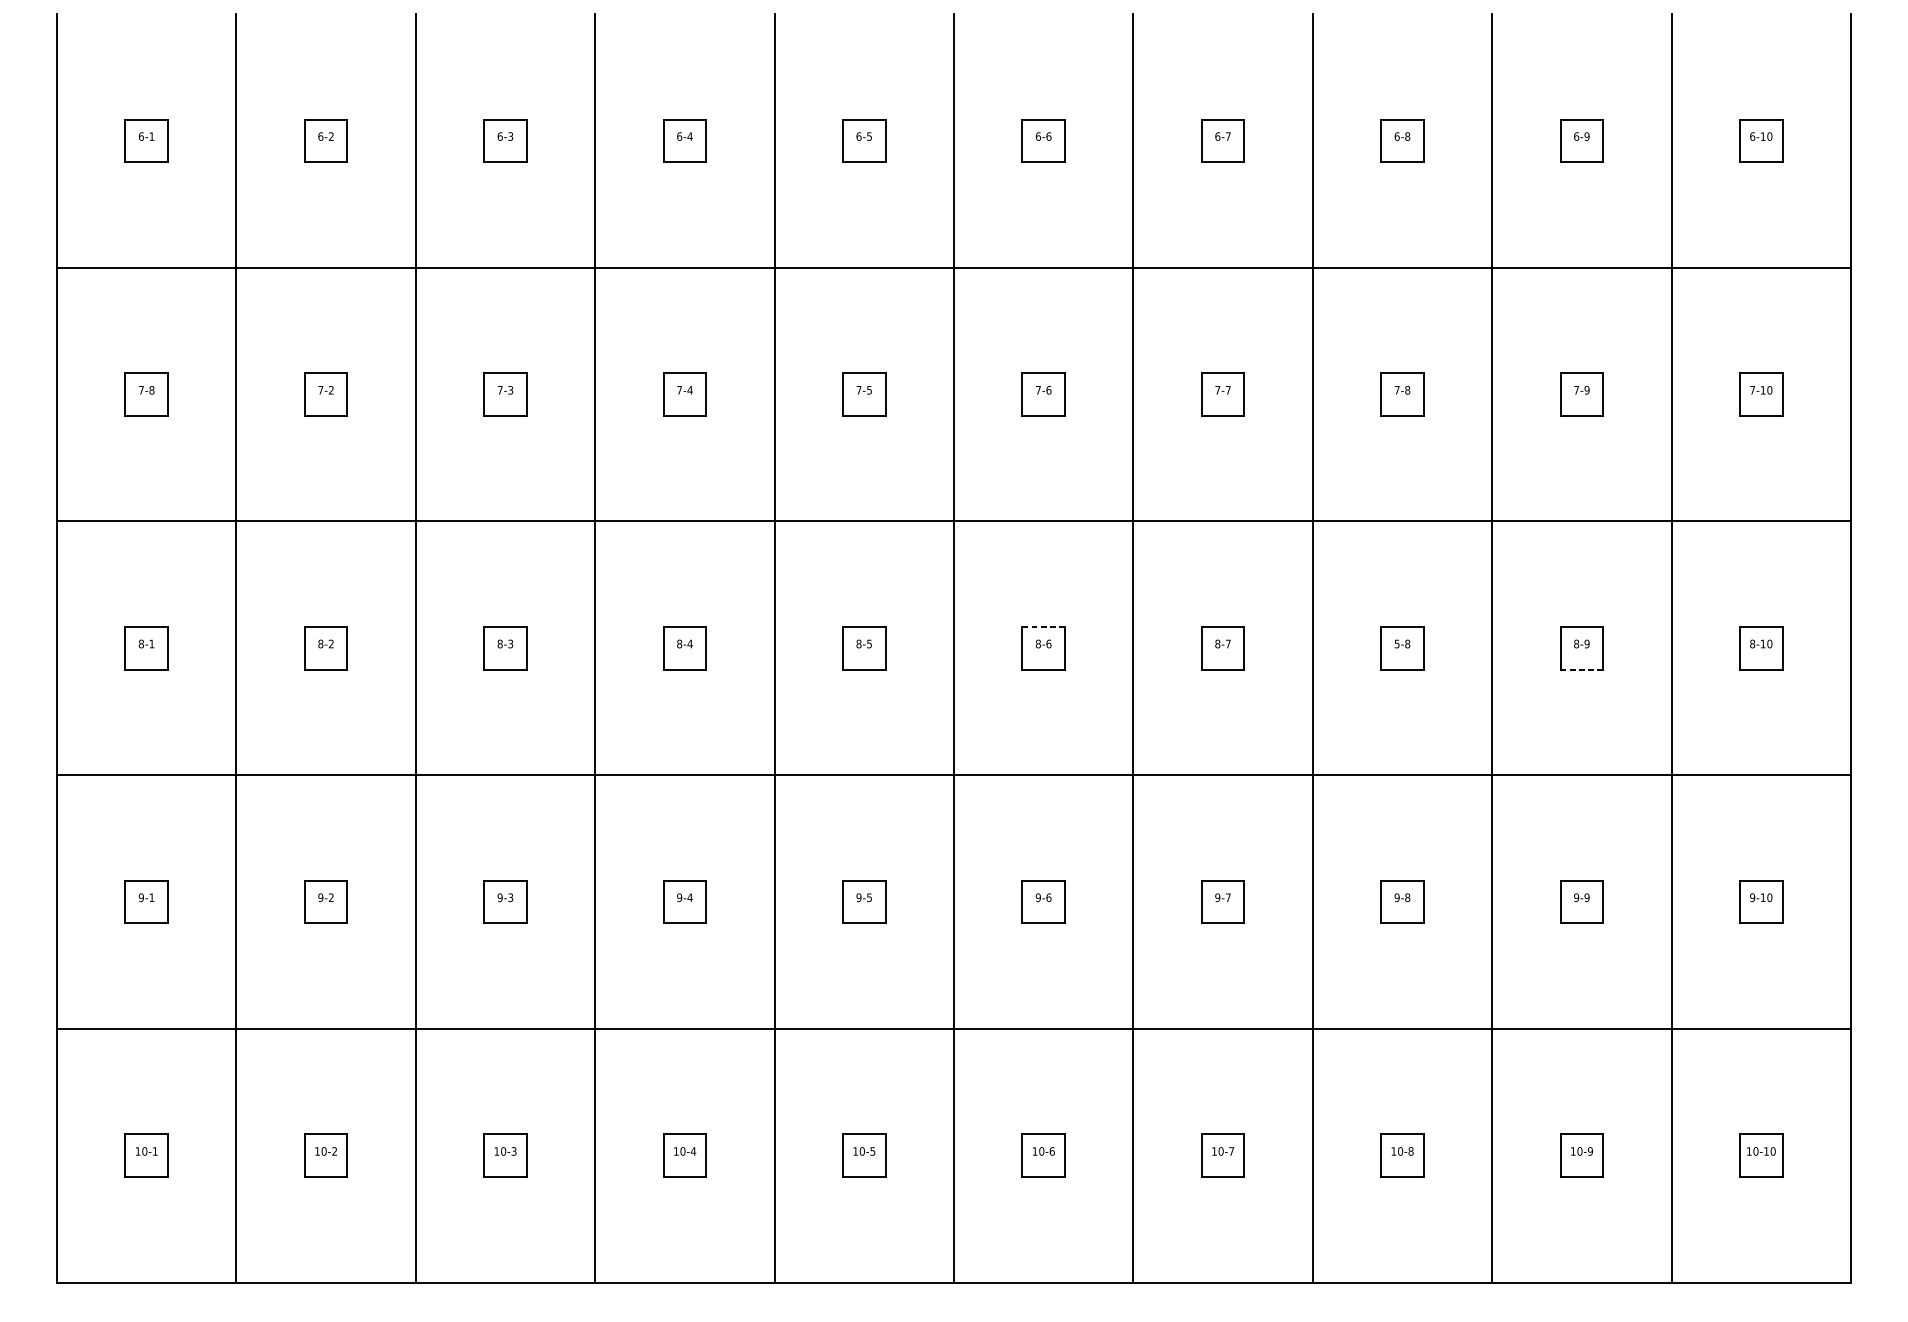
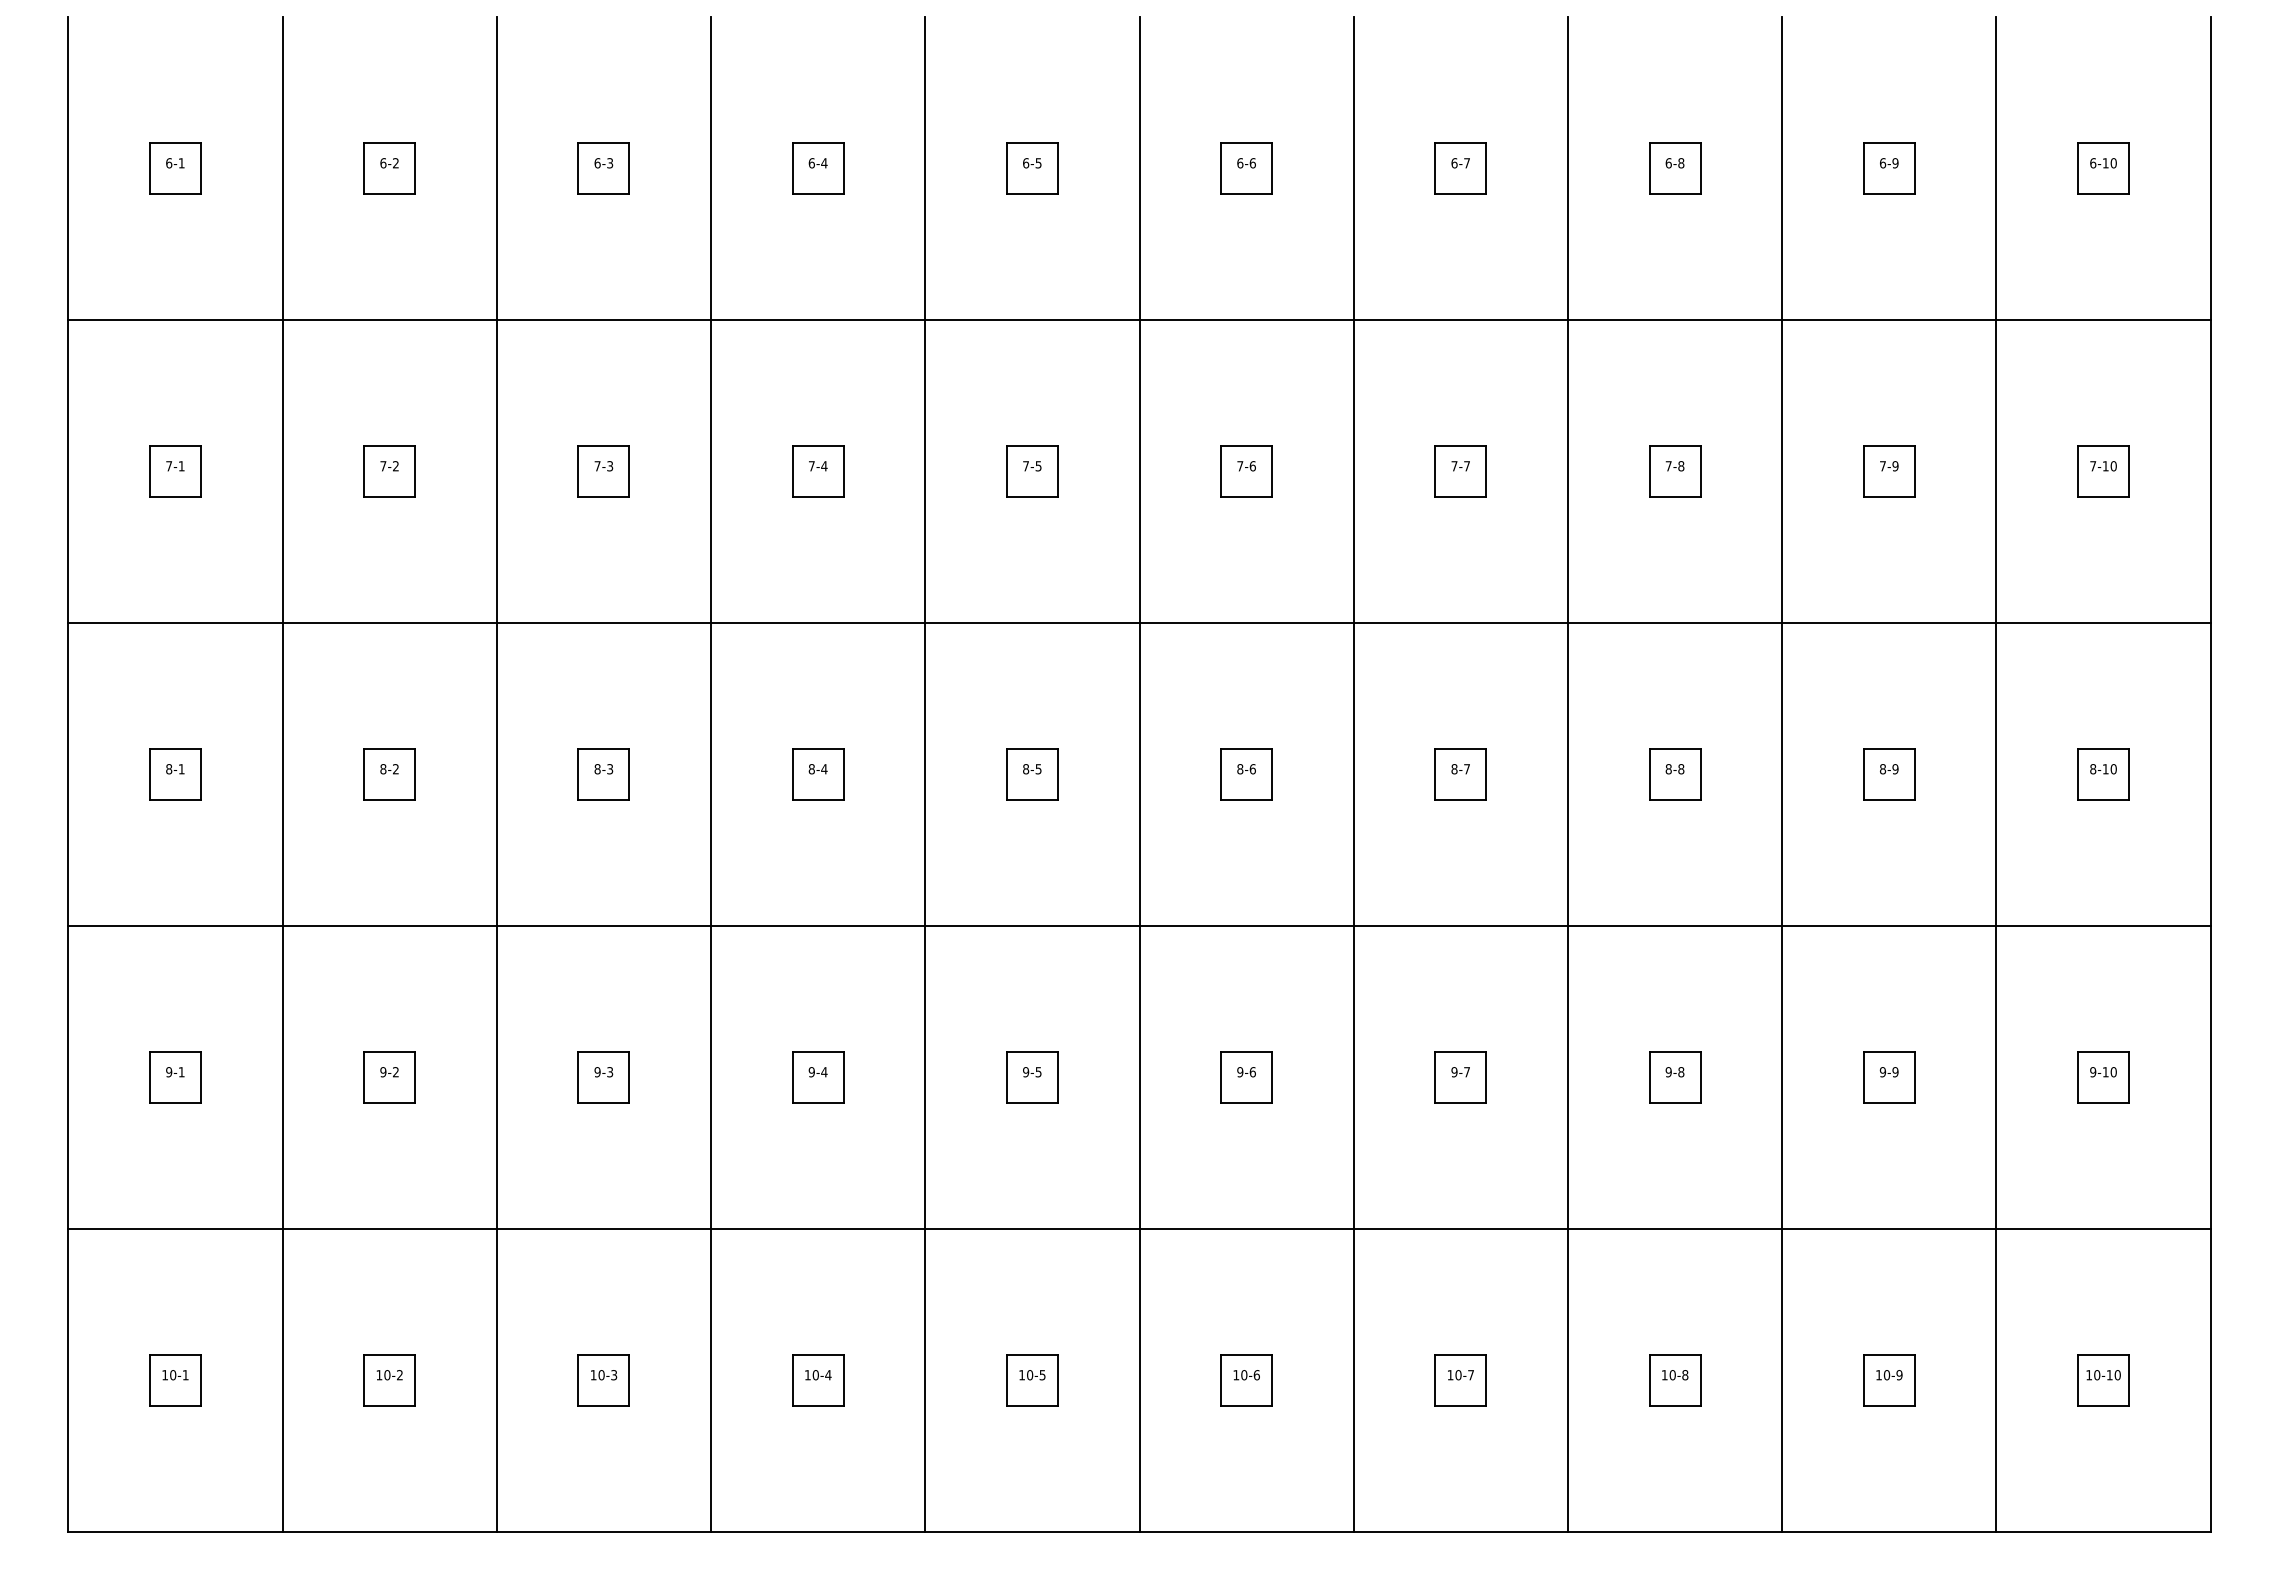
text: (151, 390) -> (181, 466), 7-8 -> 7-1
line: (1043, 626) -> (1246, 748), dashed -> solid
text: (1396, 644) -> (1668, 769), 5-8 -> 8-8
line: (1582, 669) -> (1889, 799), dashed -> solid

